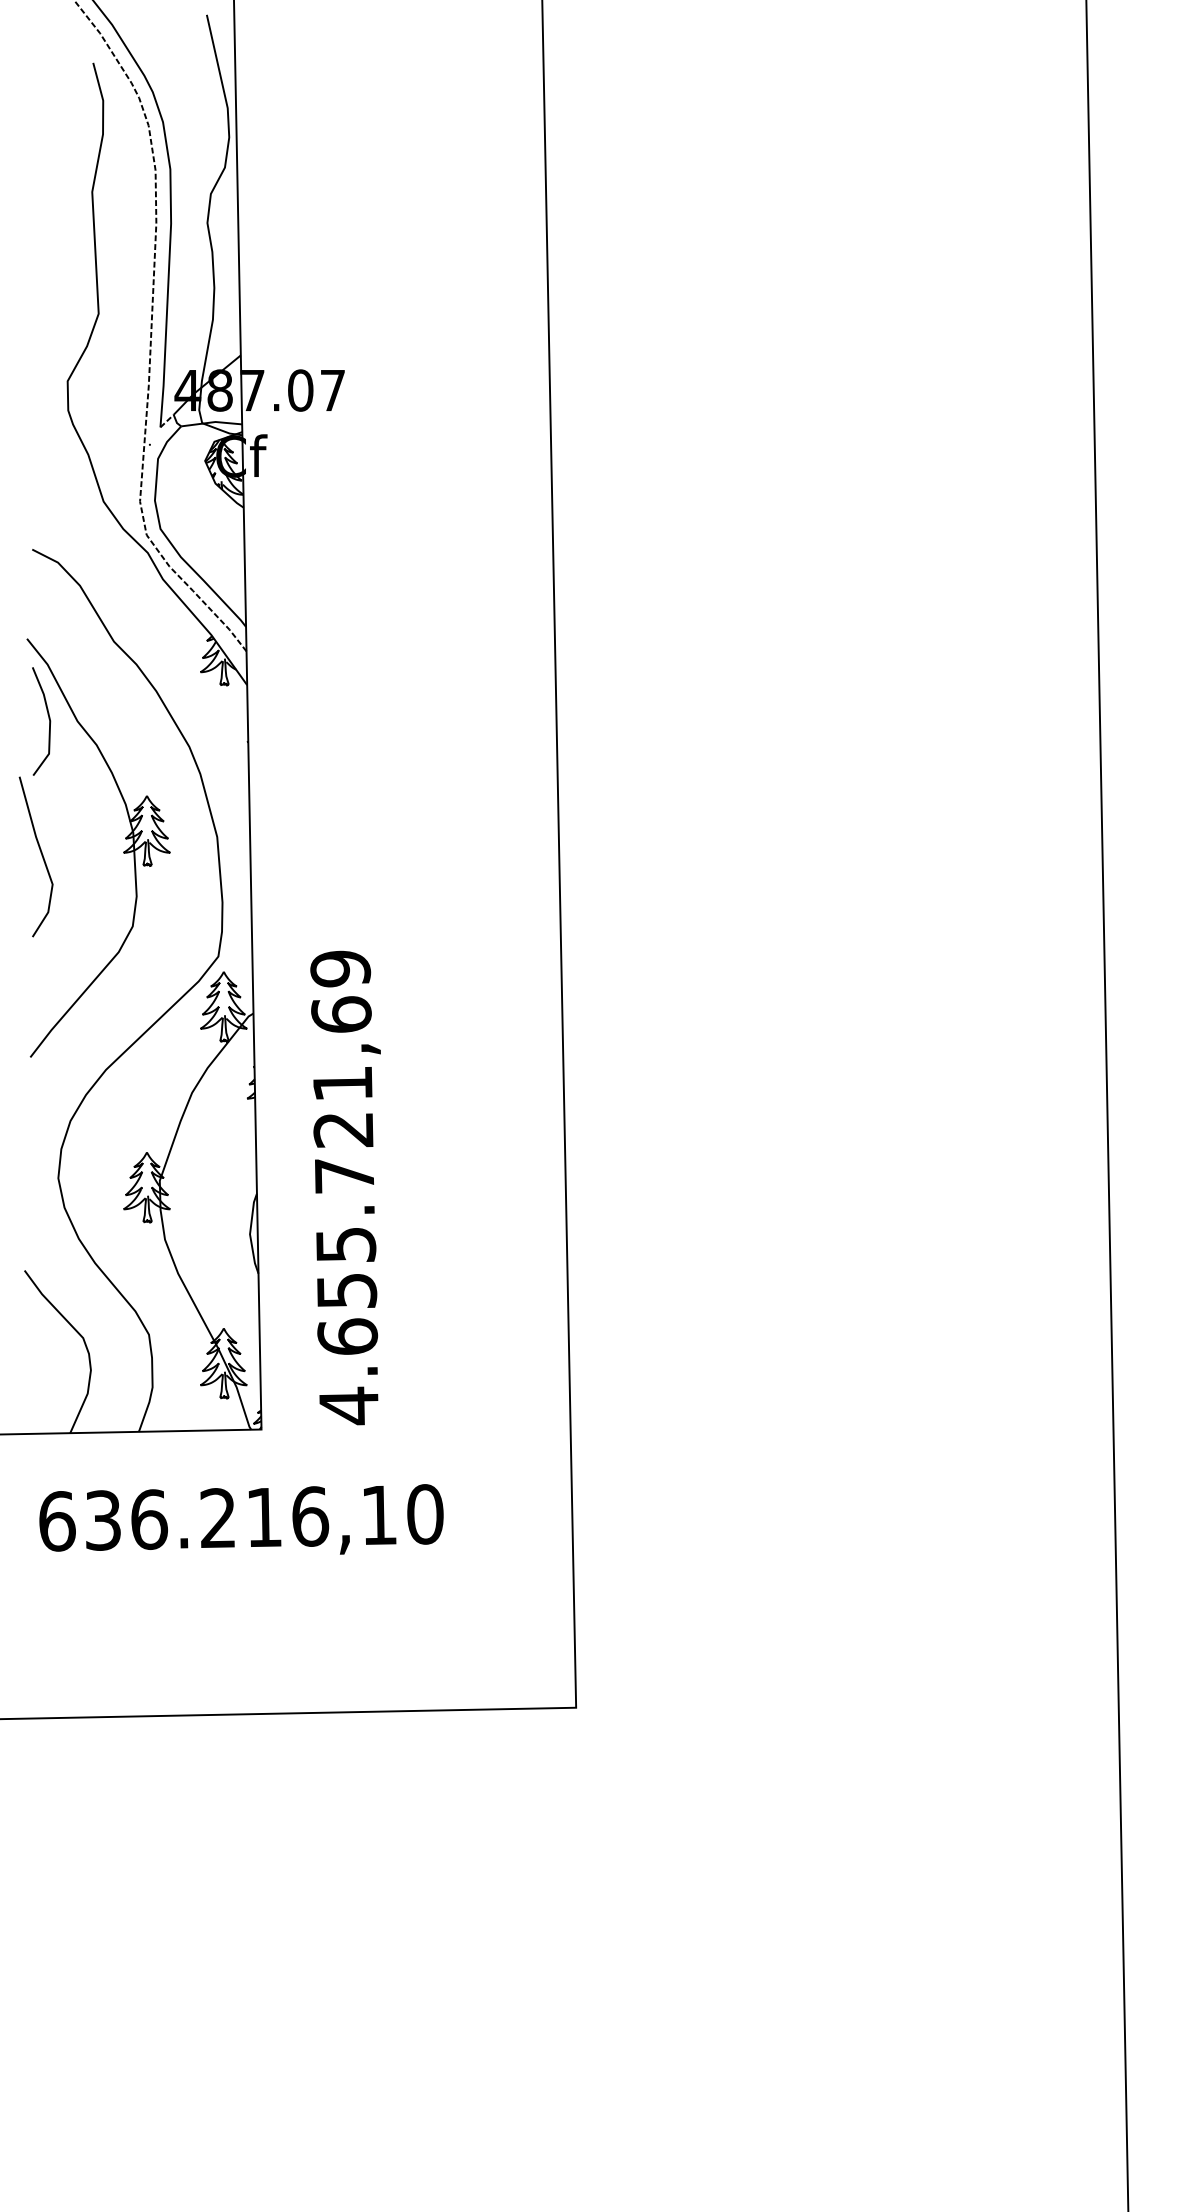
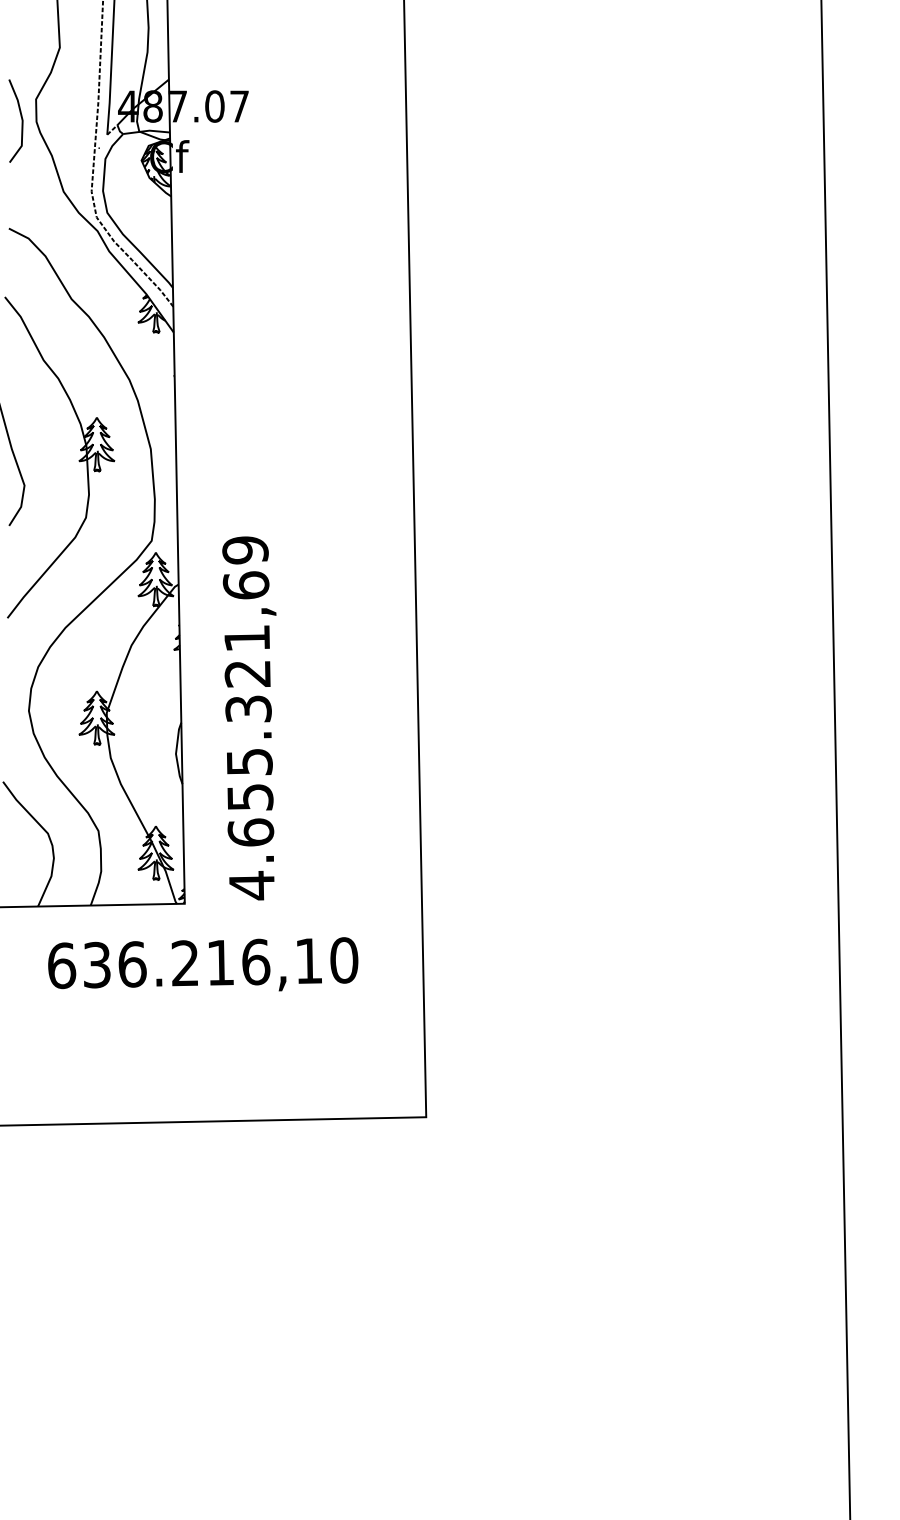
line: (48, 719) -> (21, 119), moved
text: (344, 1175) -> (248, 708), 4.655.721,69 -> 4.655.321,69
text: (241, 1519) -> (203, 964), moved

